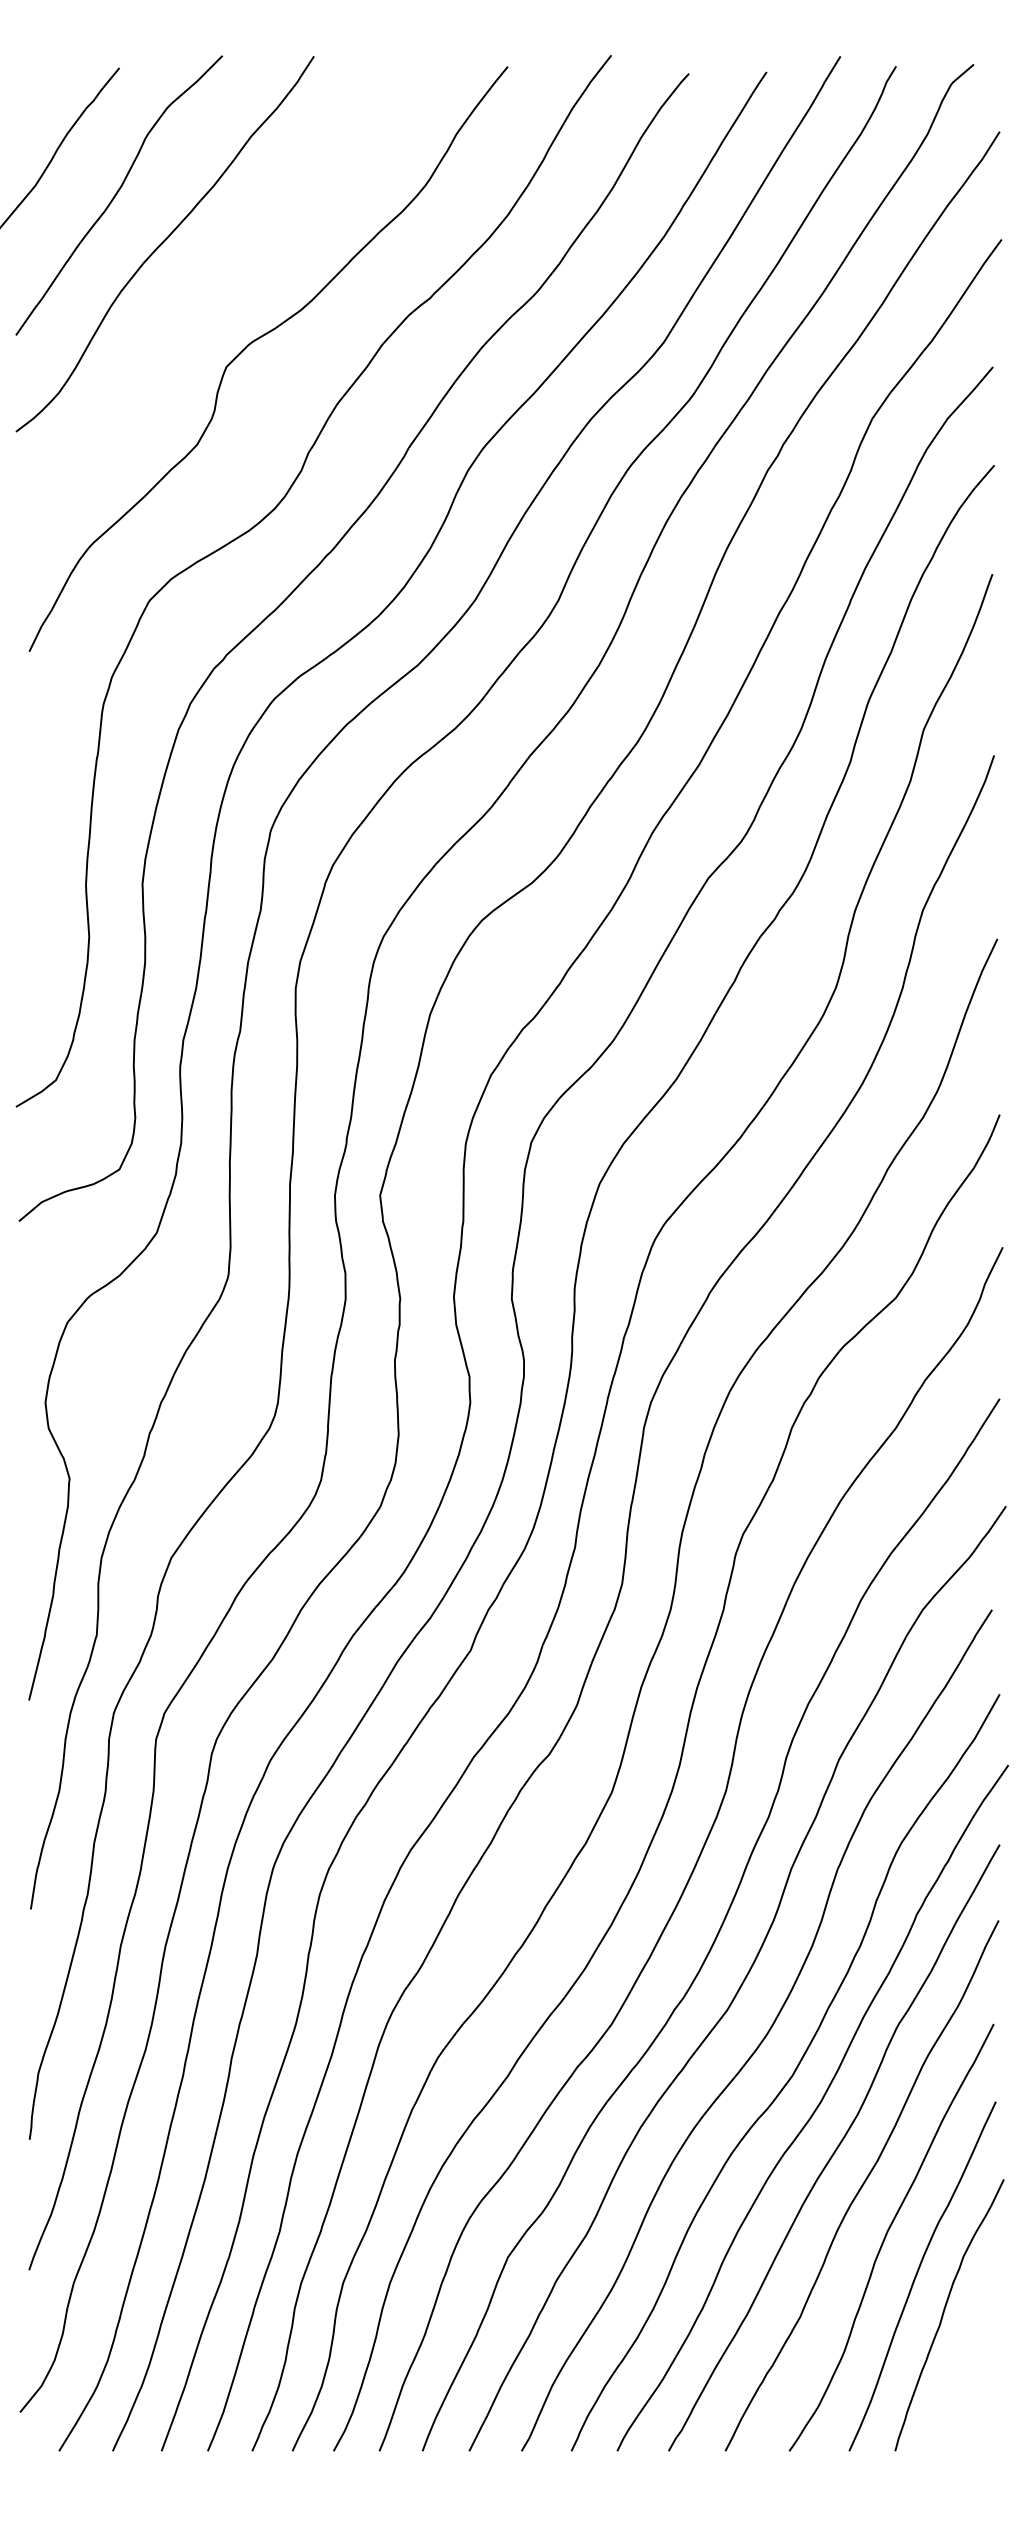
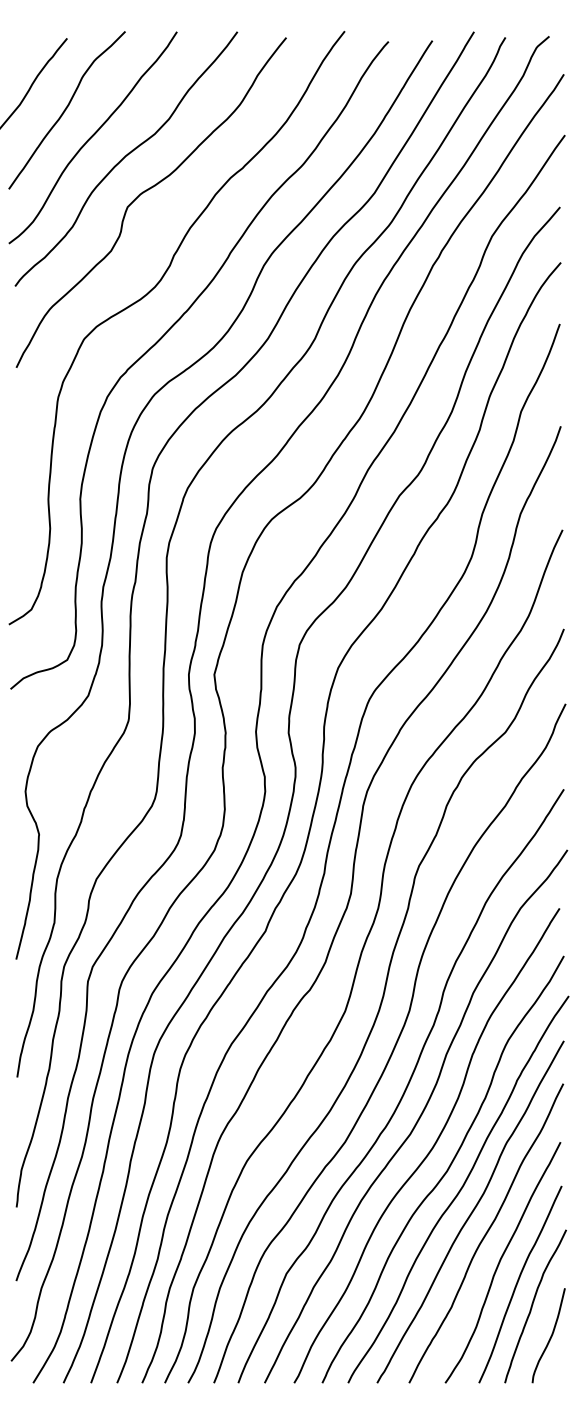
curve: (222, 279) -> (125, 157), added
curve: (975, 2366) -> (550, 1335), added

